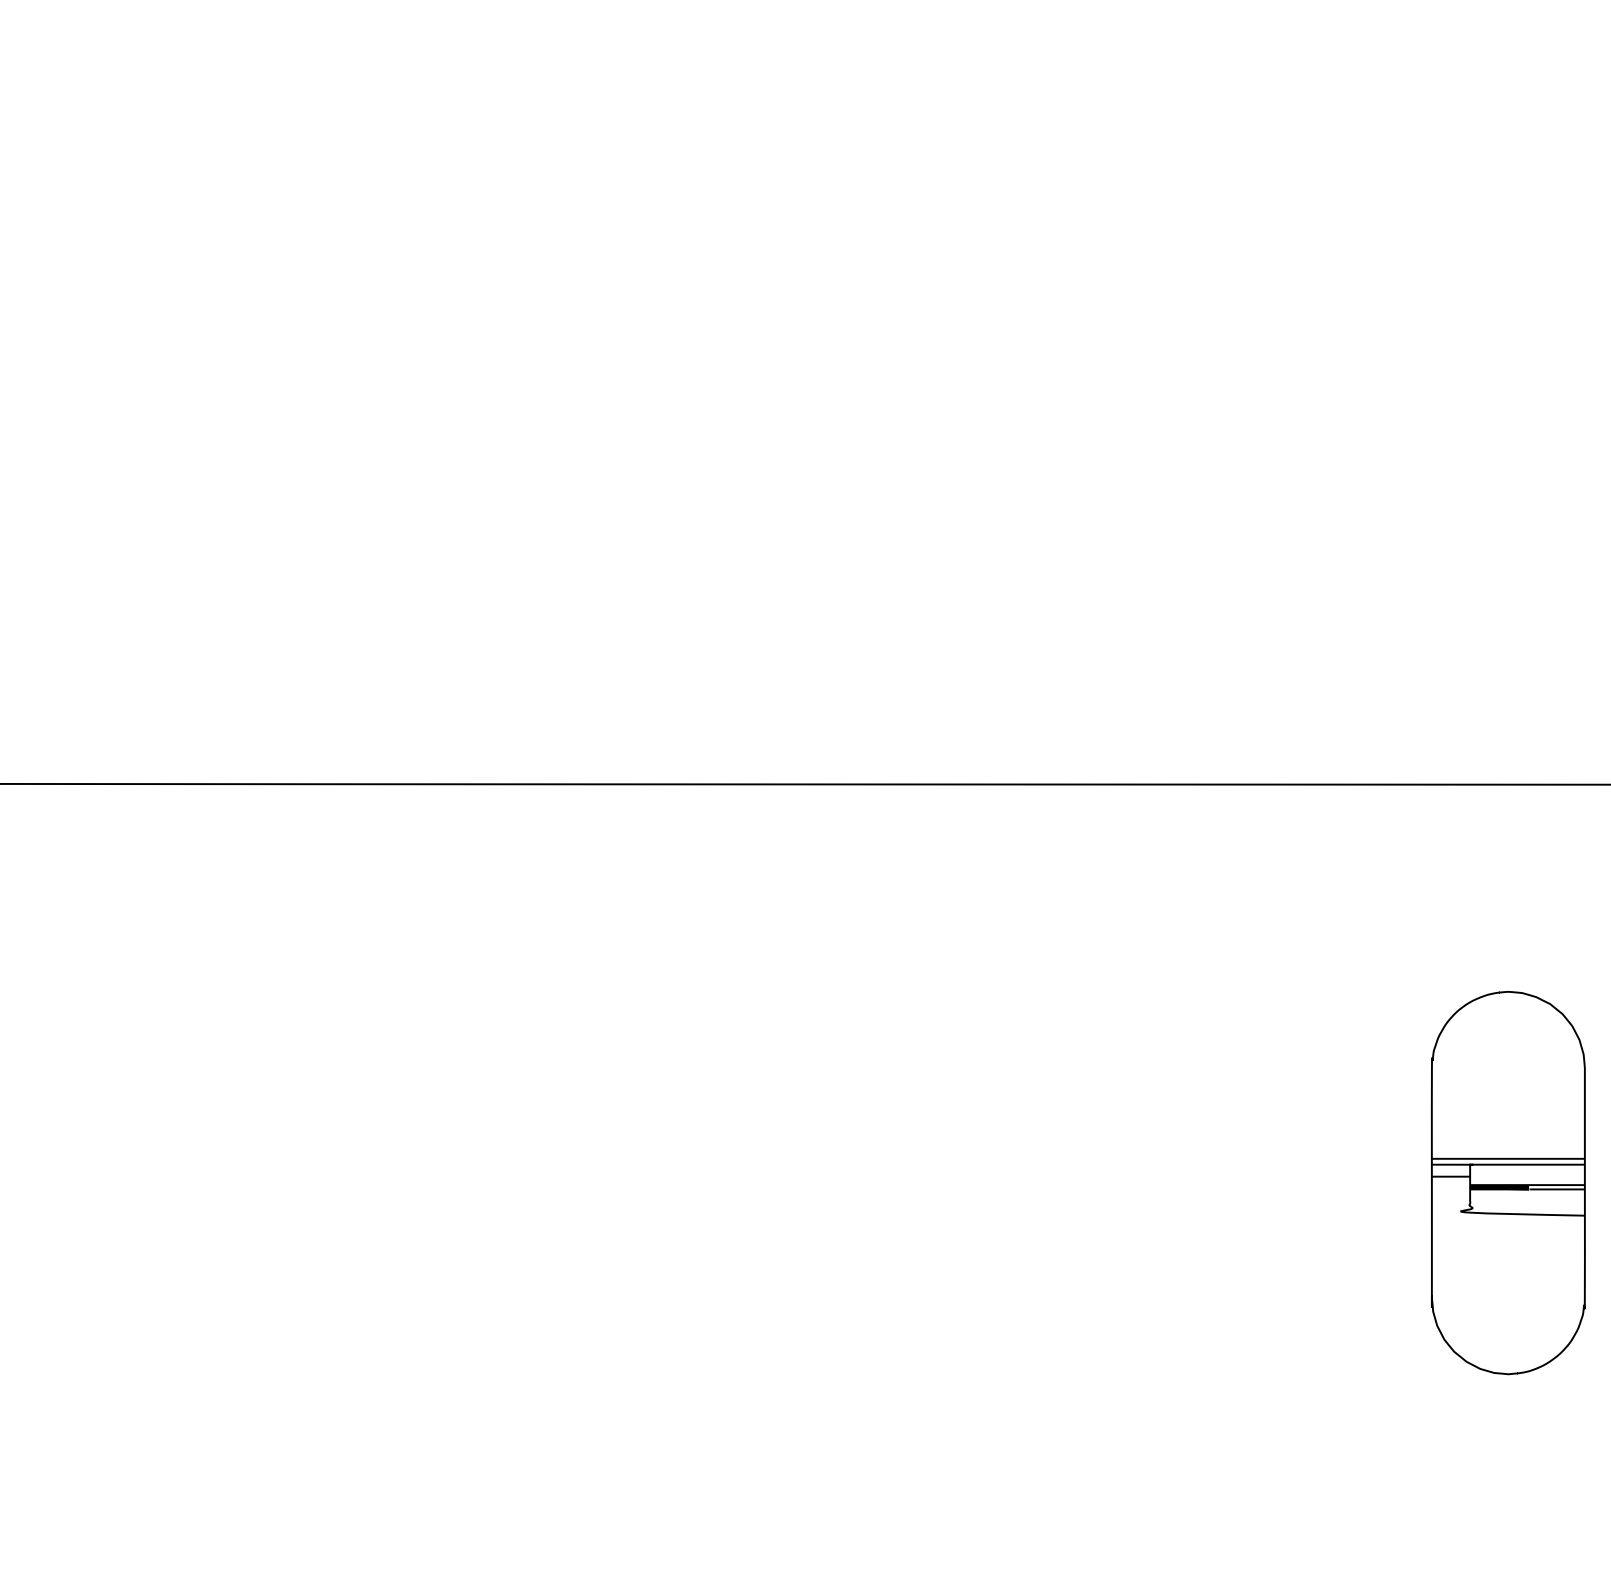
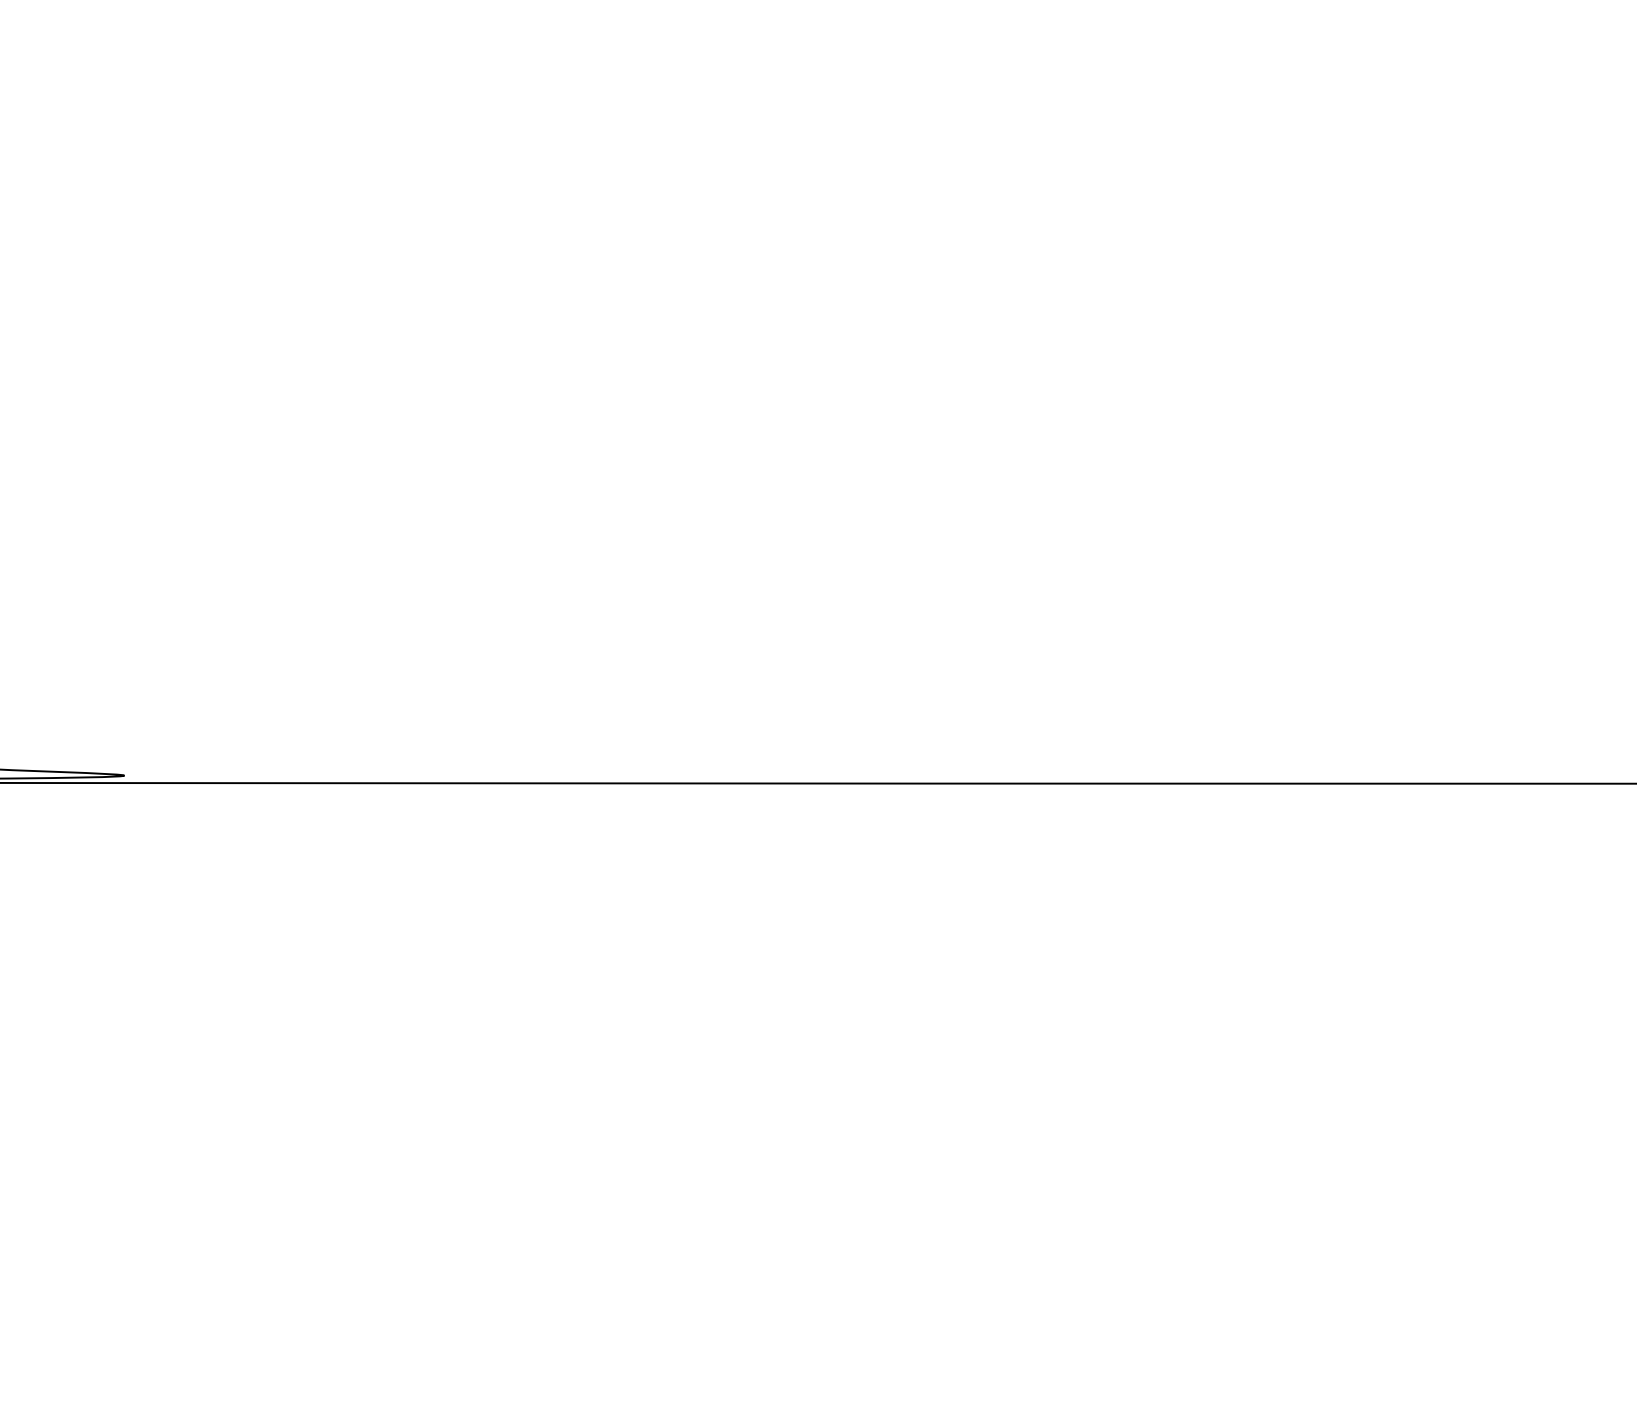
part: (1508, 1183) -> (1461, 1132), removed

